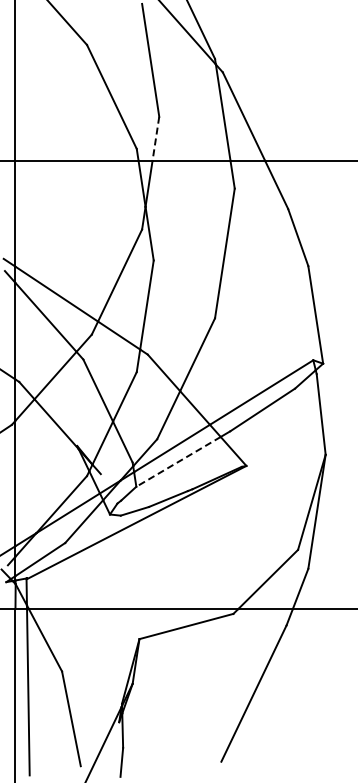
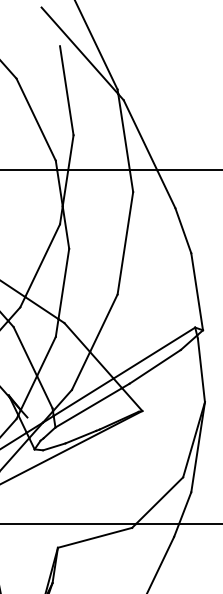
line: (155, 139) -> (70, 153), dashed -> solid
line: (178, 461) -> (88, 407), dashed -> solid

